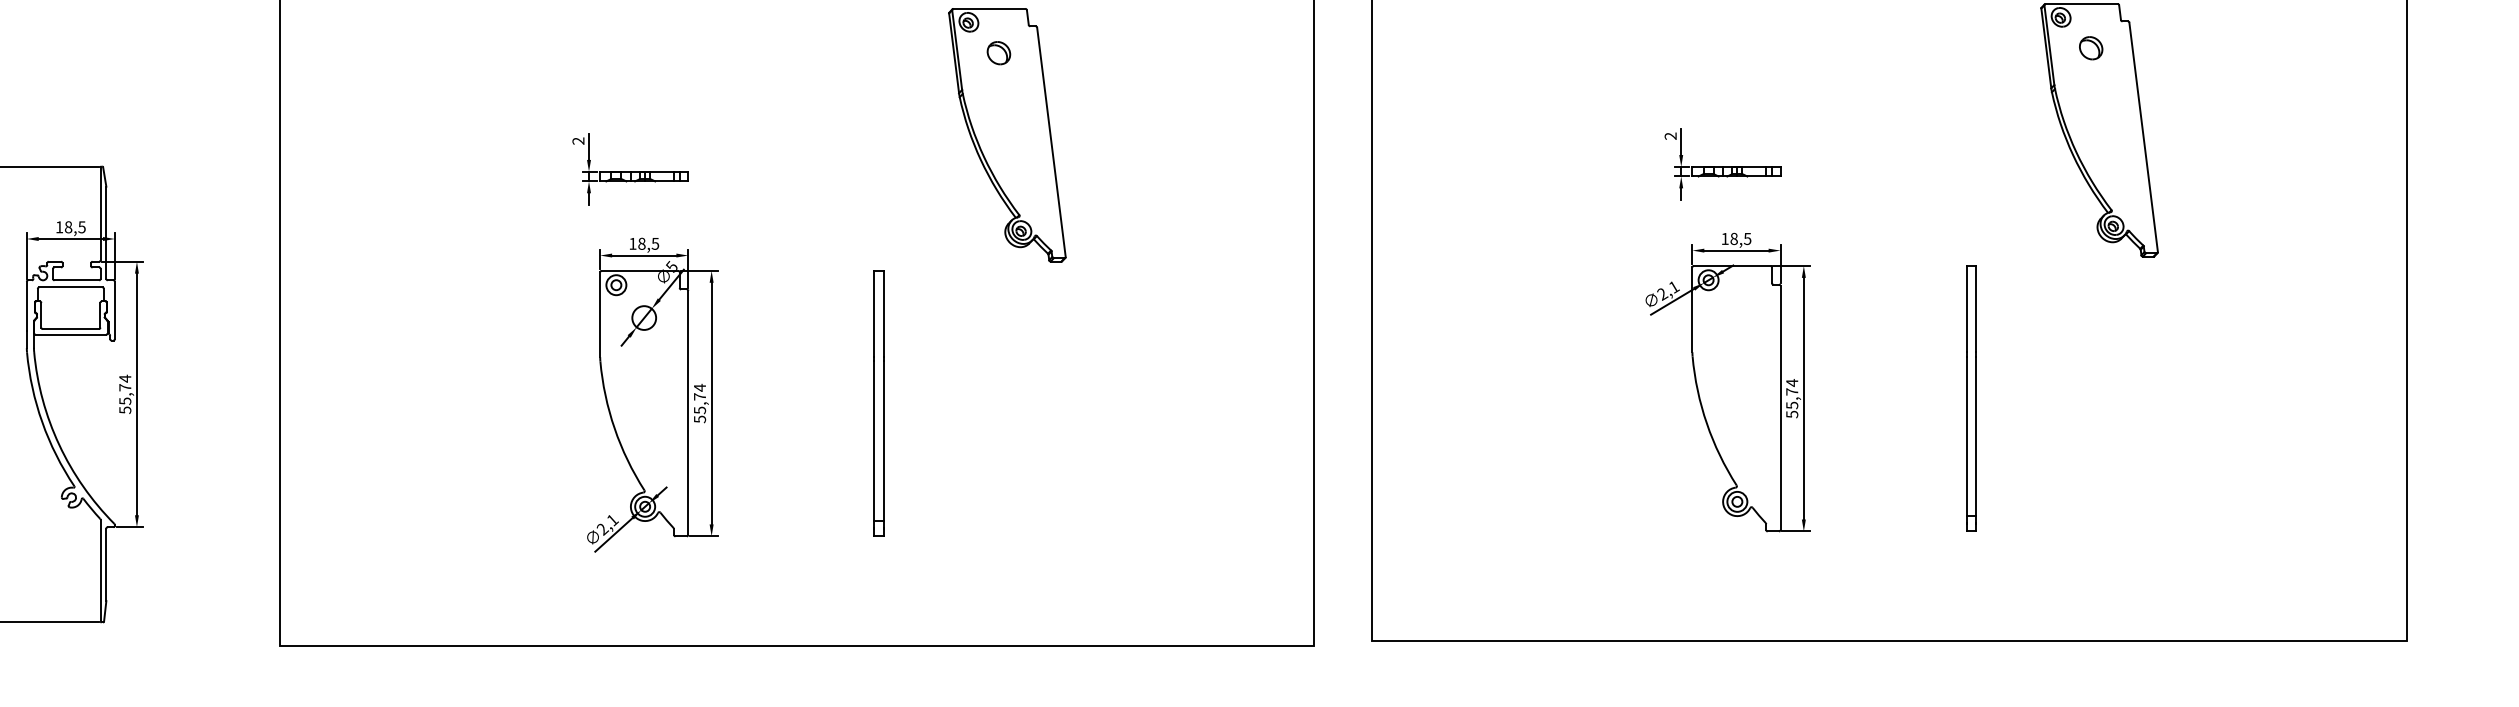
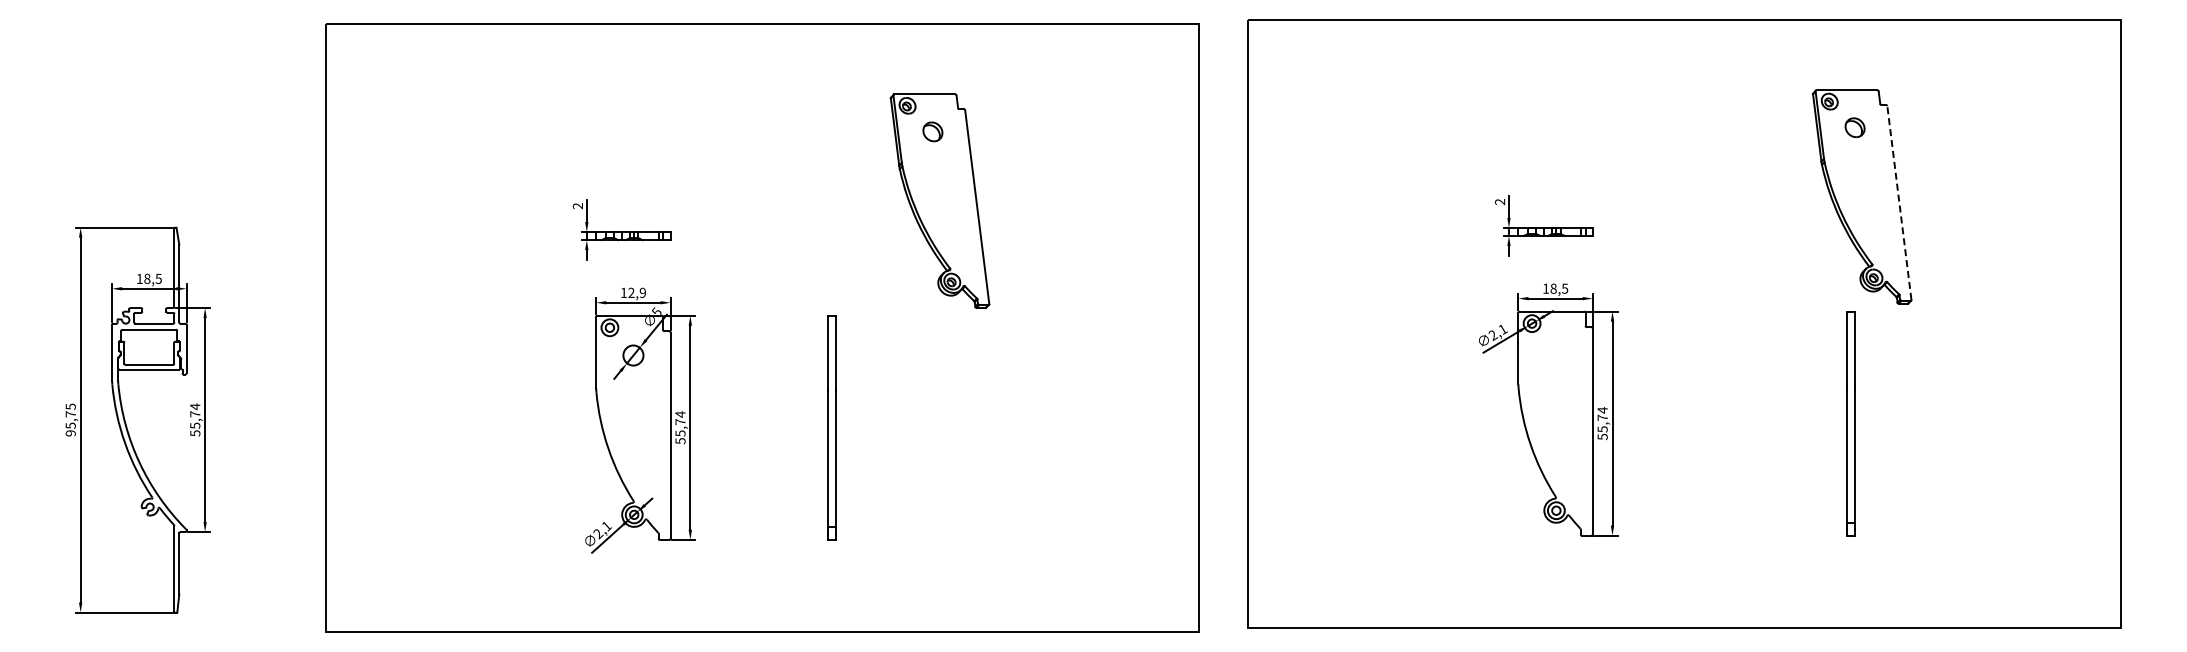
line: (2143, 137) -> (1899, 203), solid -> dashed
text: (647, 243) -> (636, 292), 18,5 -> 12,9
part: (1970, 398) -> (1850, 423), moved

